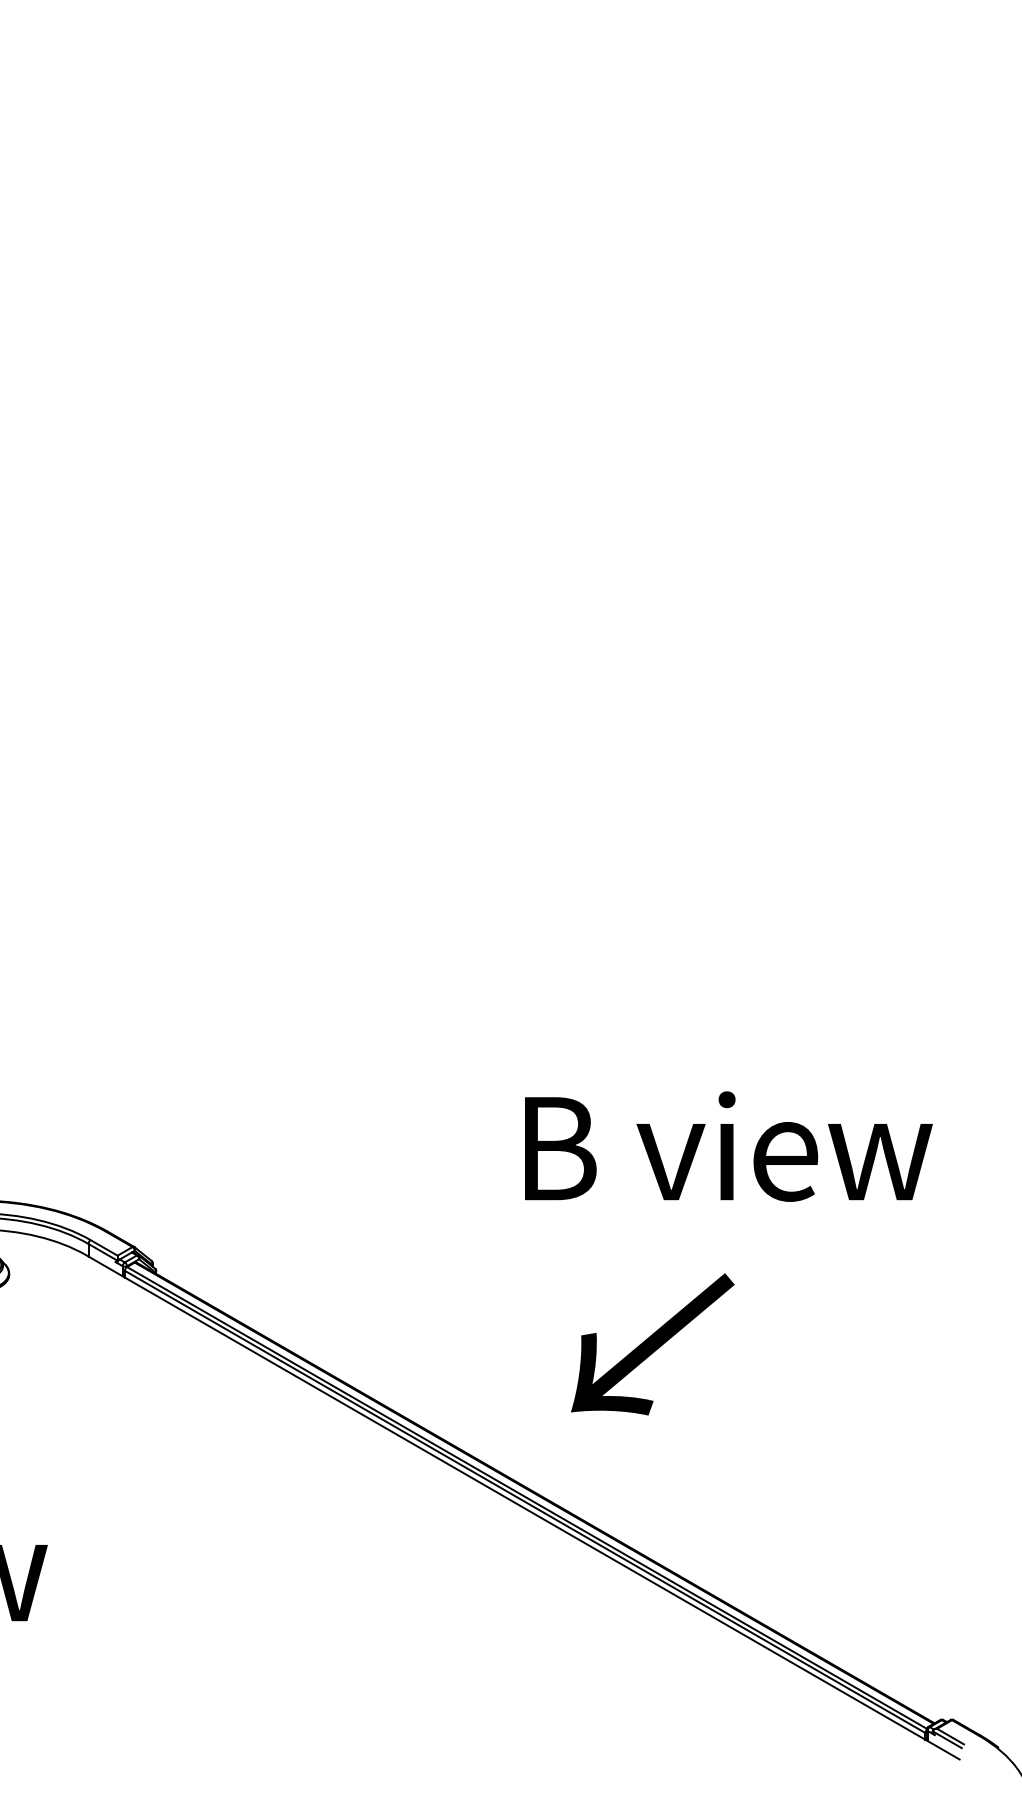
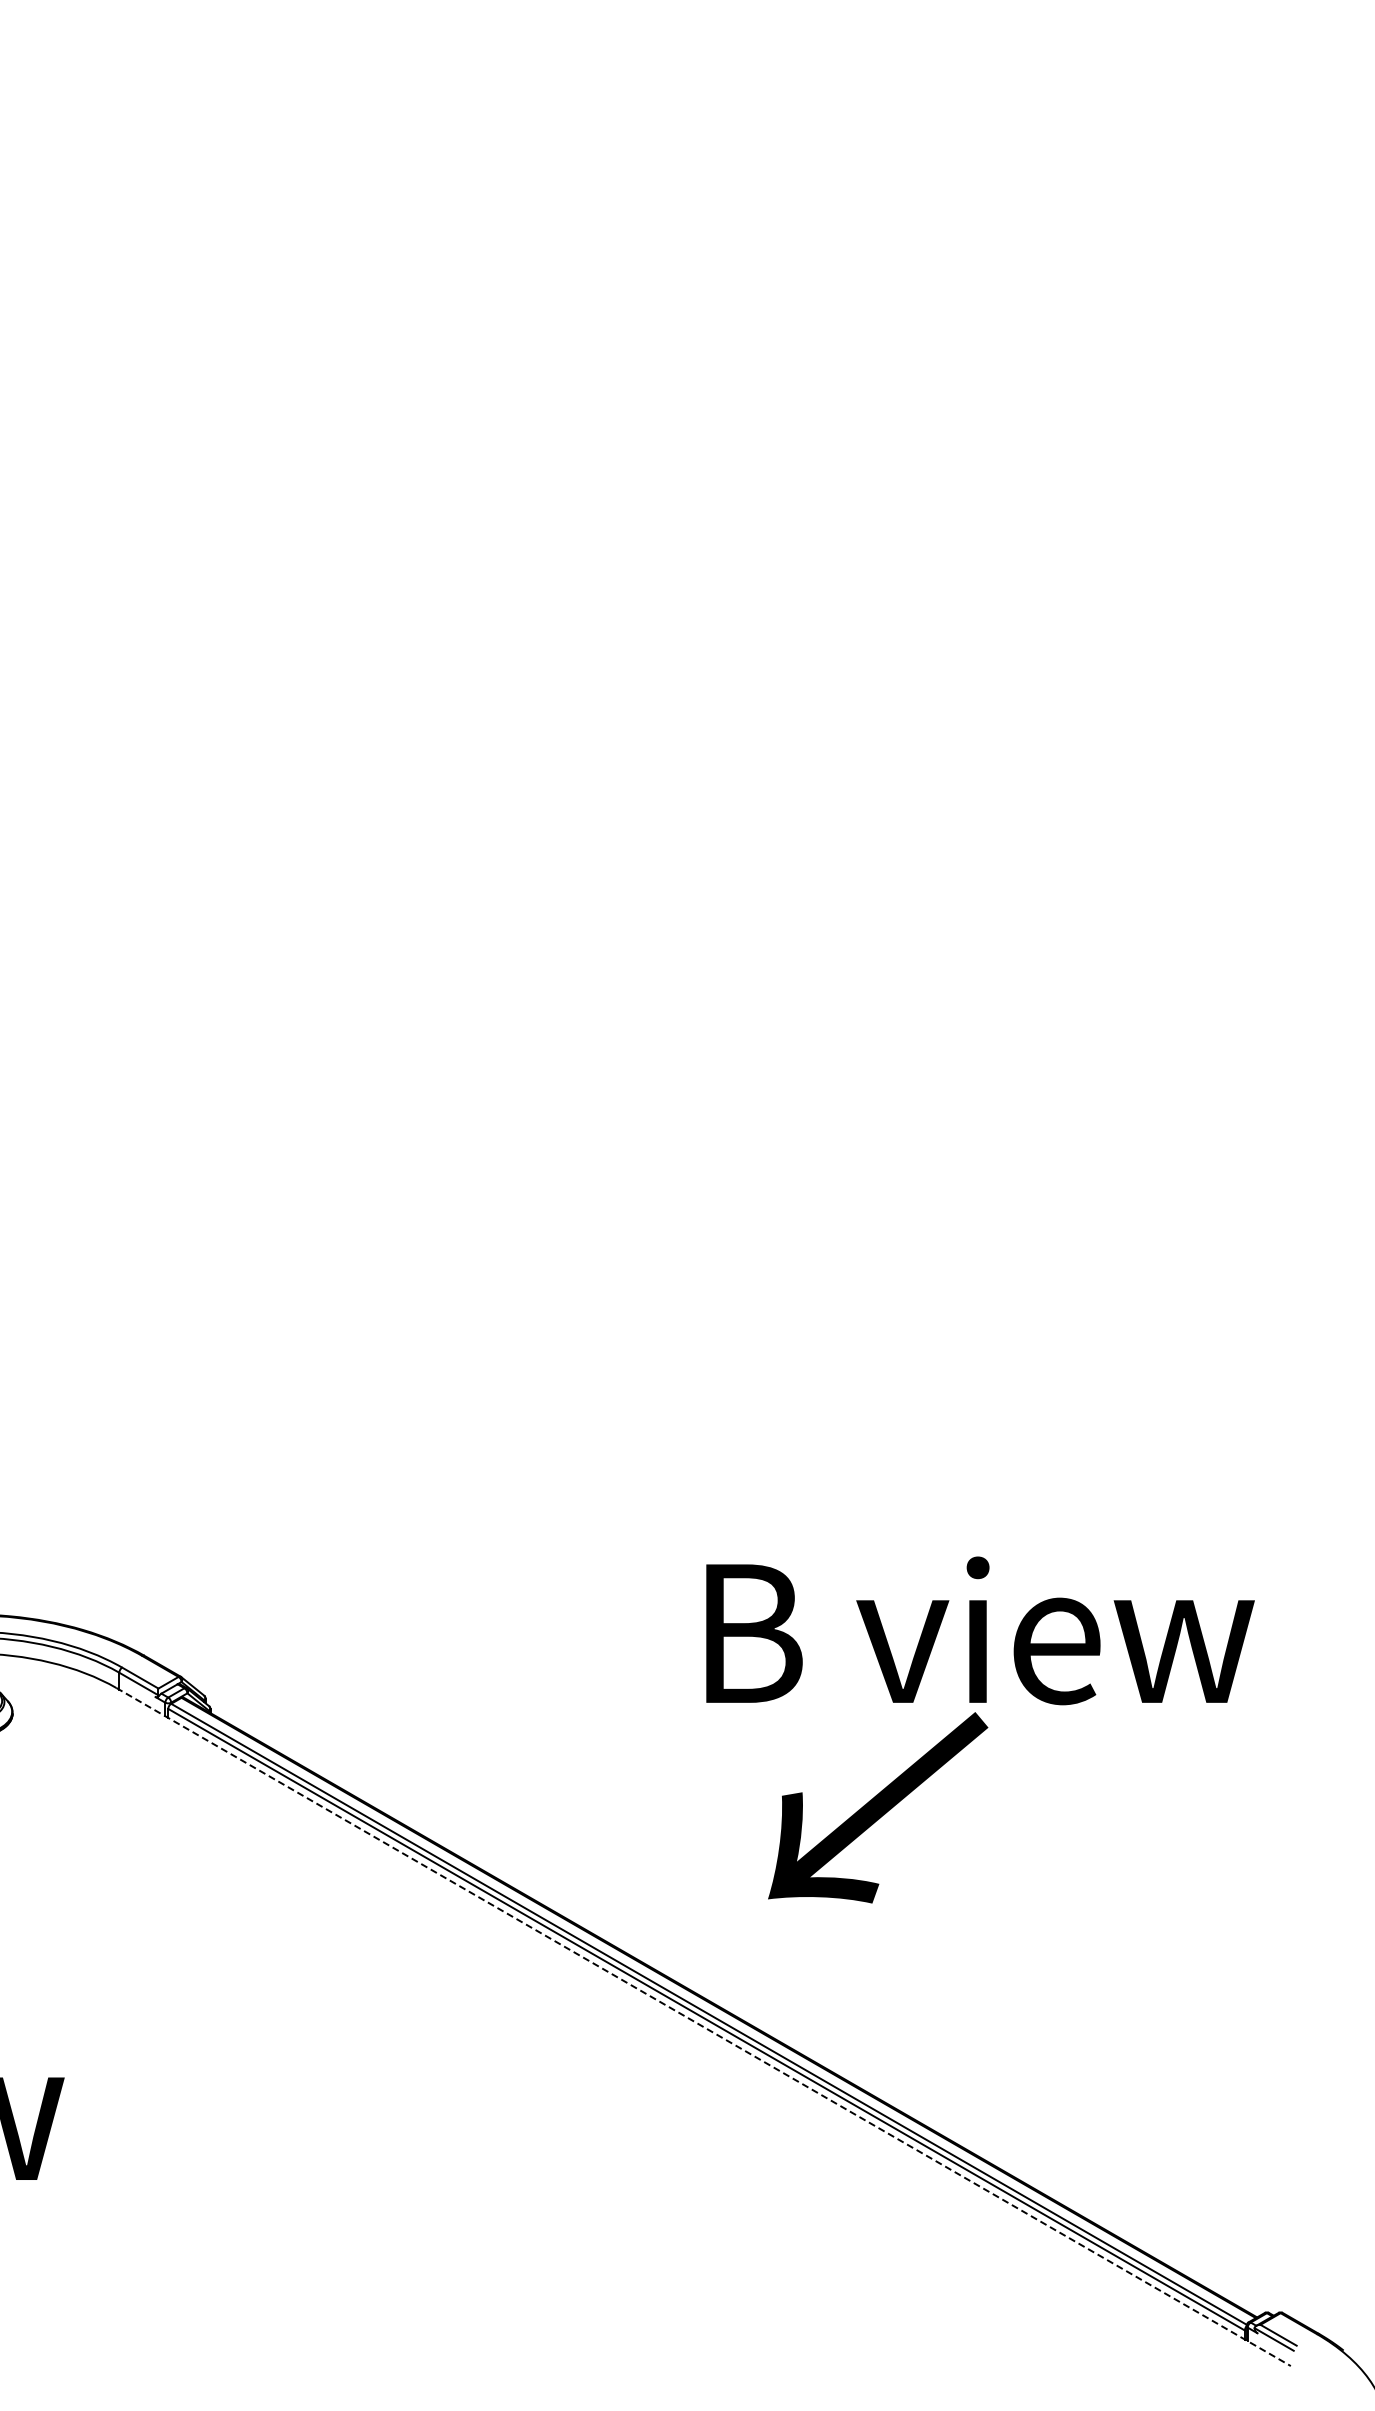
text: (728, 1146) -> (980, 1630), moved
line: (523, 1507) -> (704, 2027), solid -> dashed

